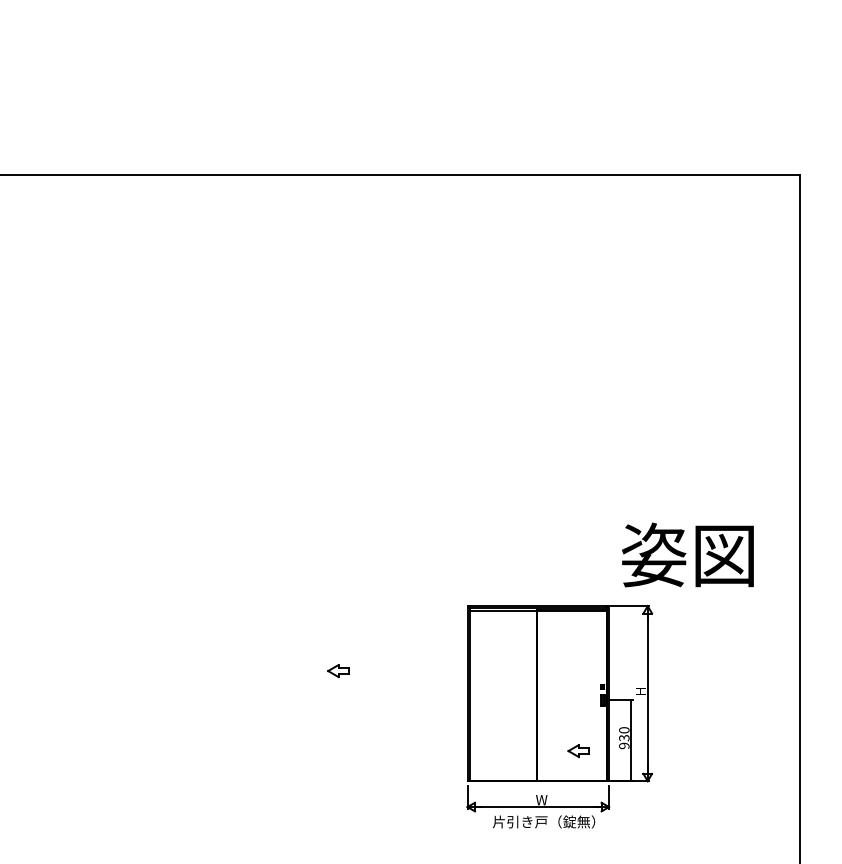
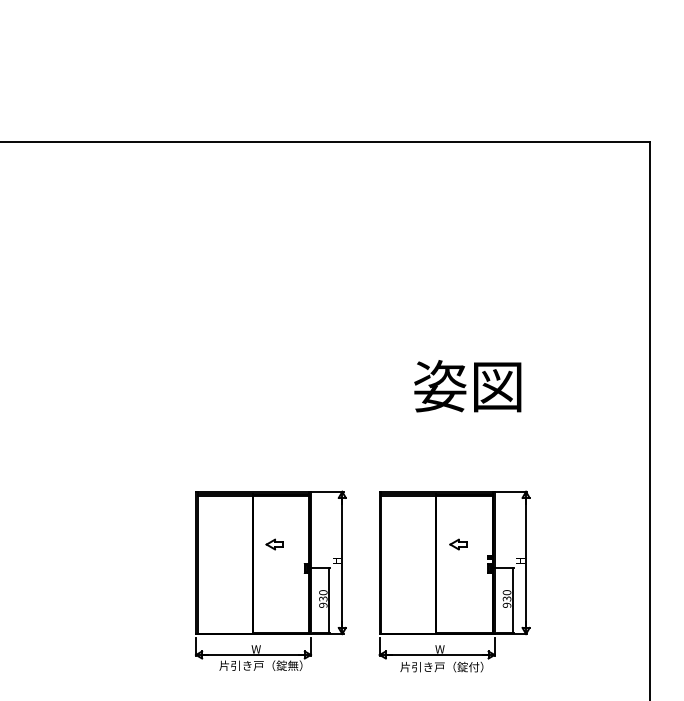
text: (687, 554) -> (467, 385), moved
part: (333, 715) -> (270, 580), added
part: (578, 750) -> (458, 544), moved
text: (583, 821) -> (473, 666), 片引き戸（錠無） -> 片引き戸（錠付）

